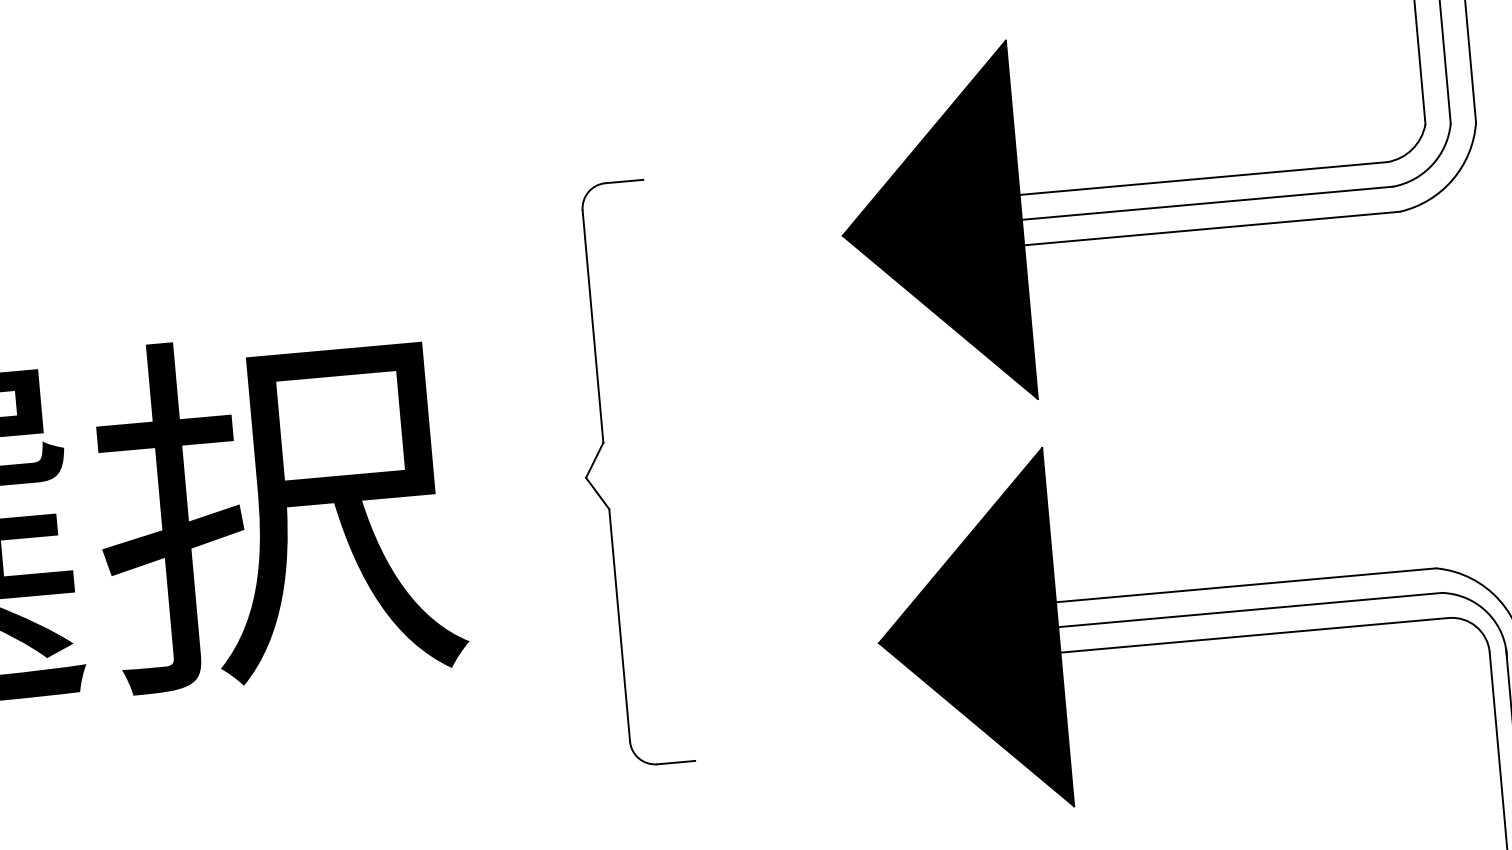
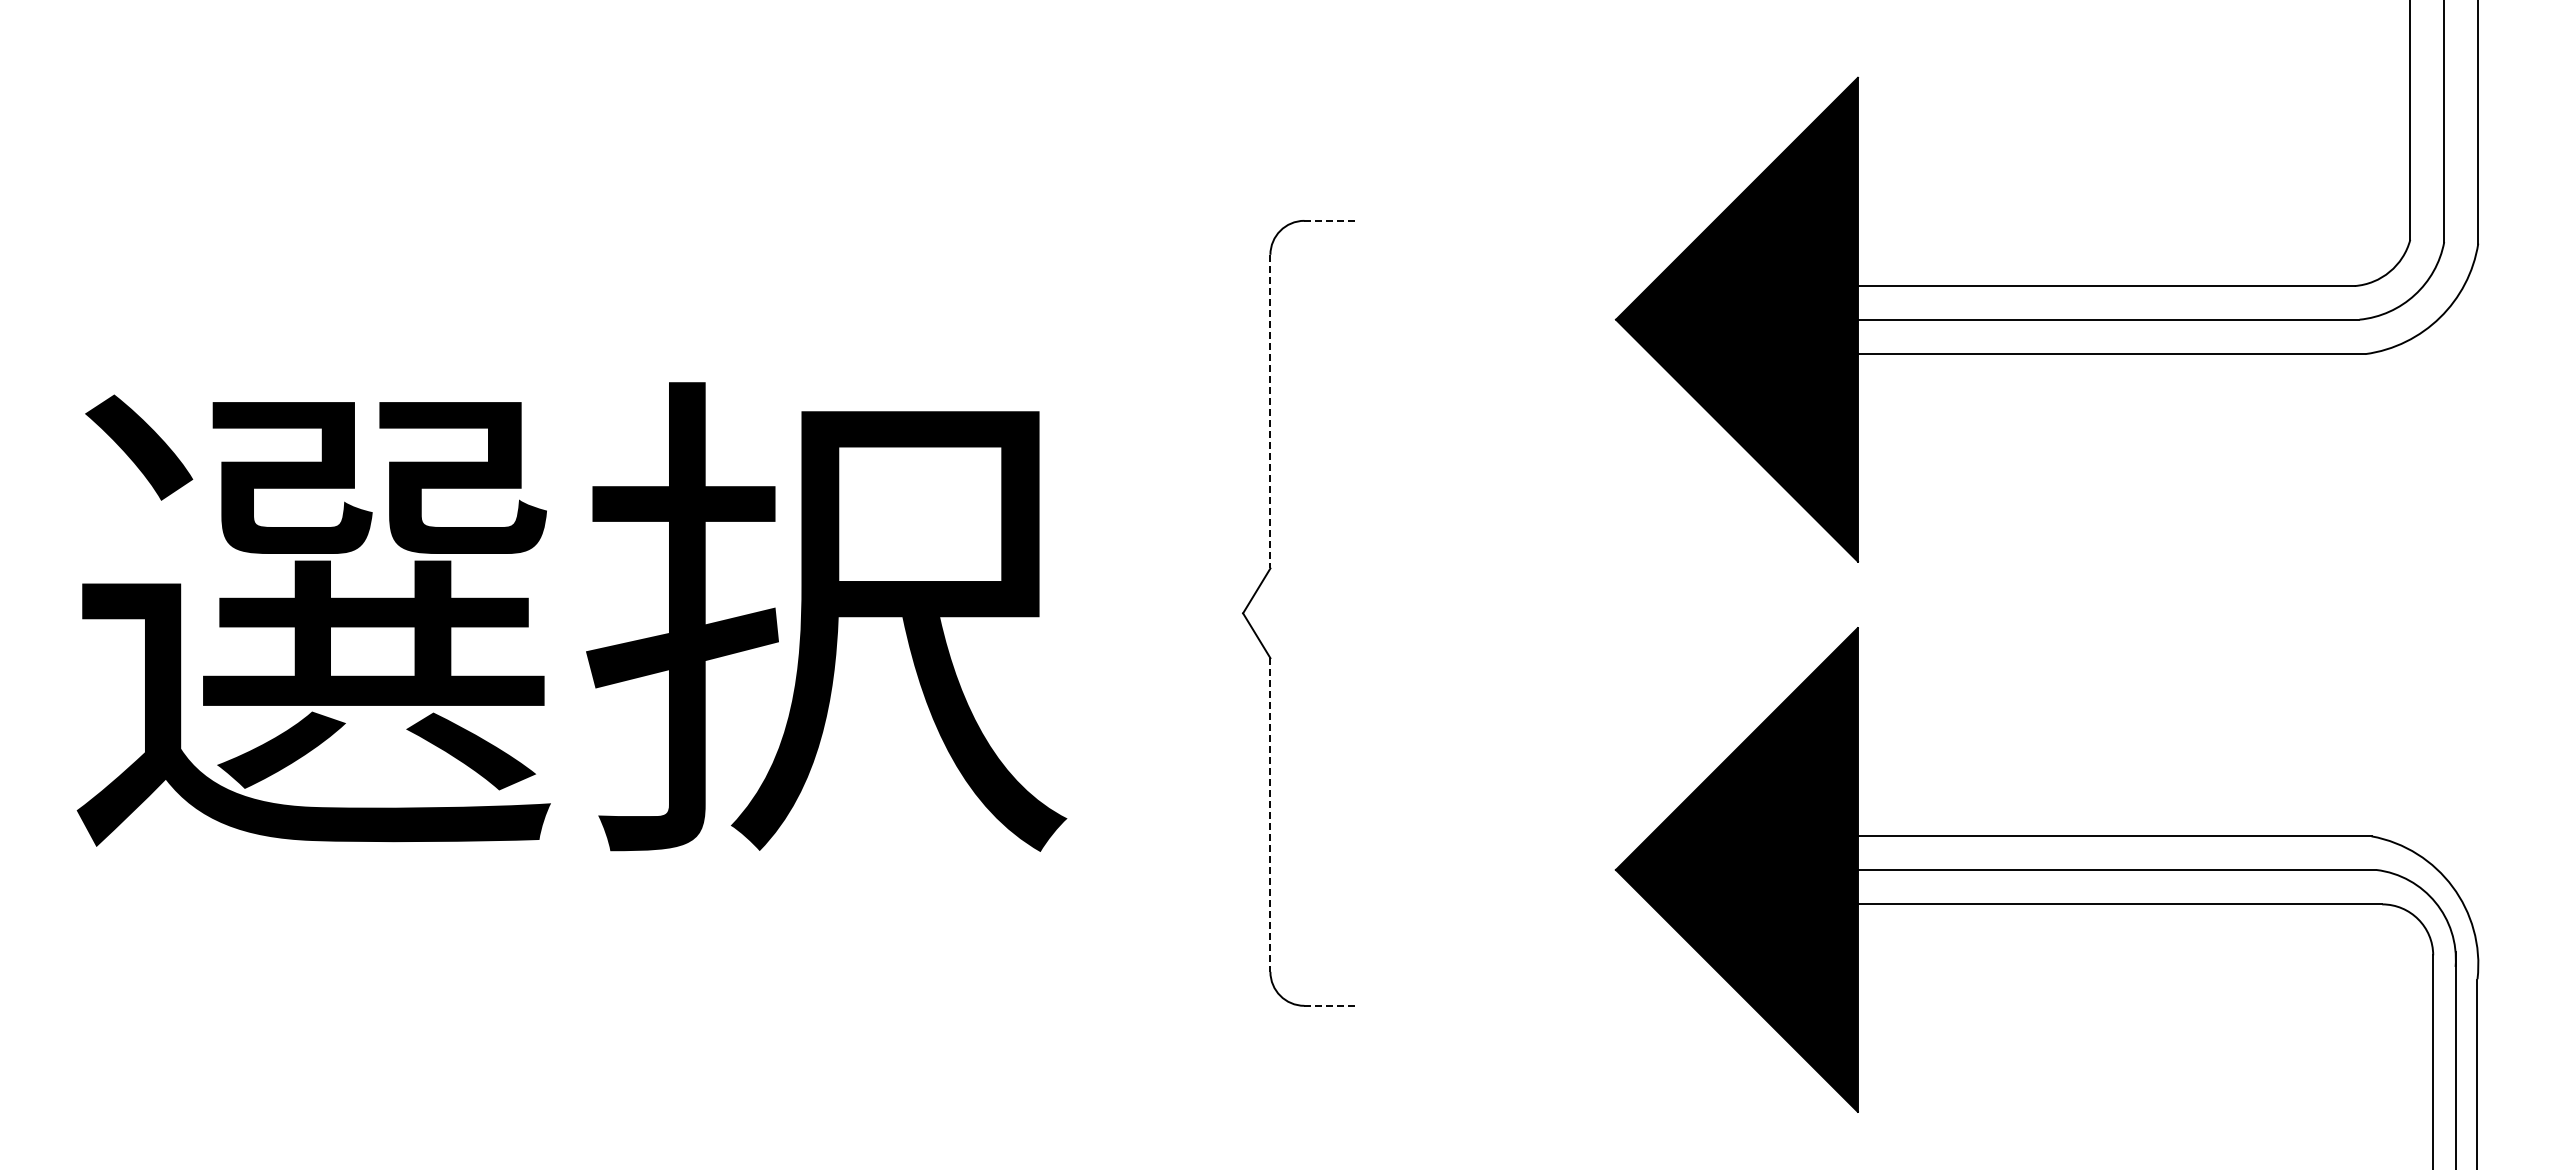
line: (624, 181) -> (1330, 220), solid -> dashed
line: (593, 326) -> (1270, 411), solid -> dashed
line: (619, 625) -> (1270, 815), solid -> dashed
line: (676, 762) -> (1330, 1005), solid -> dashed

